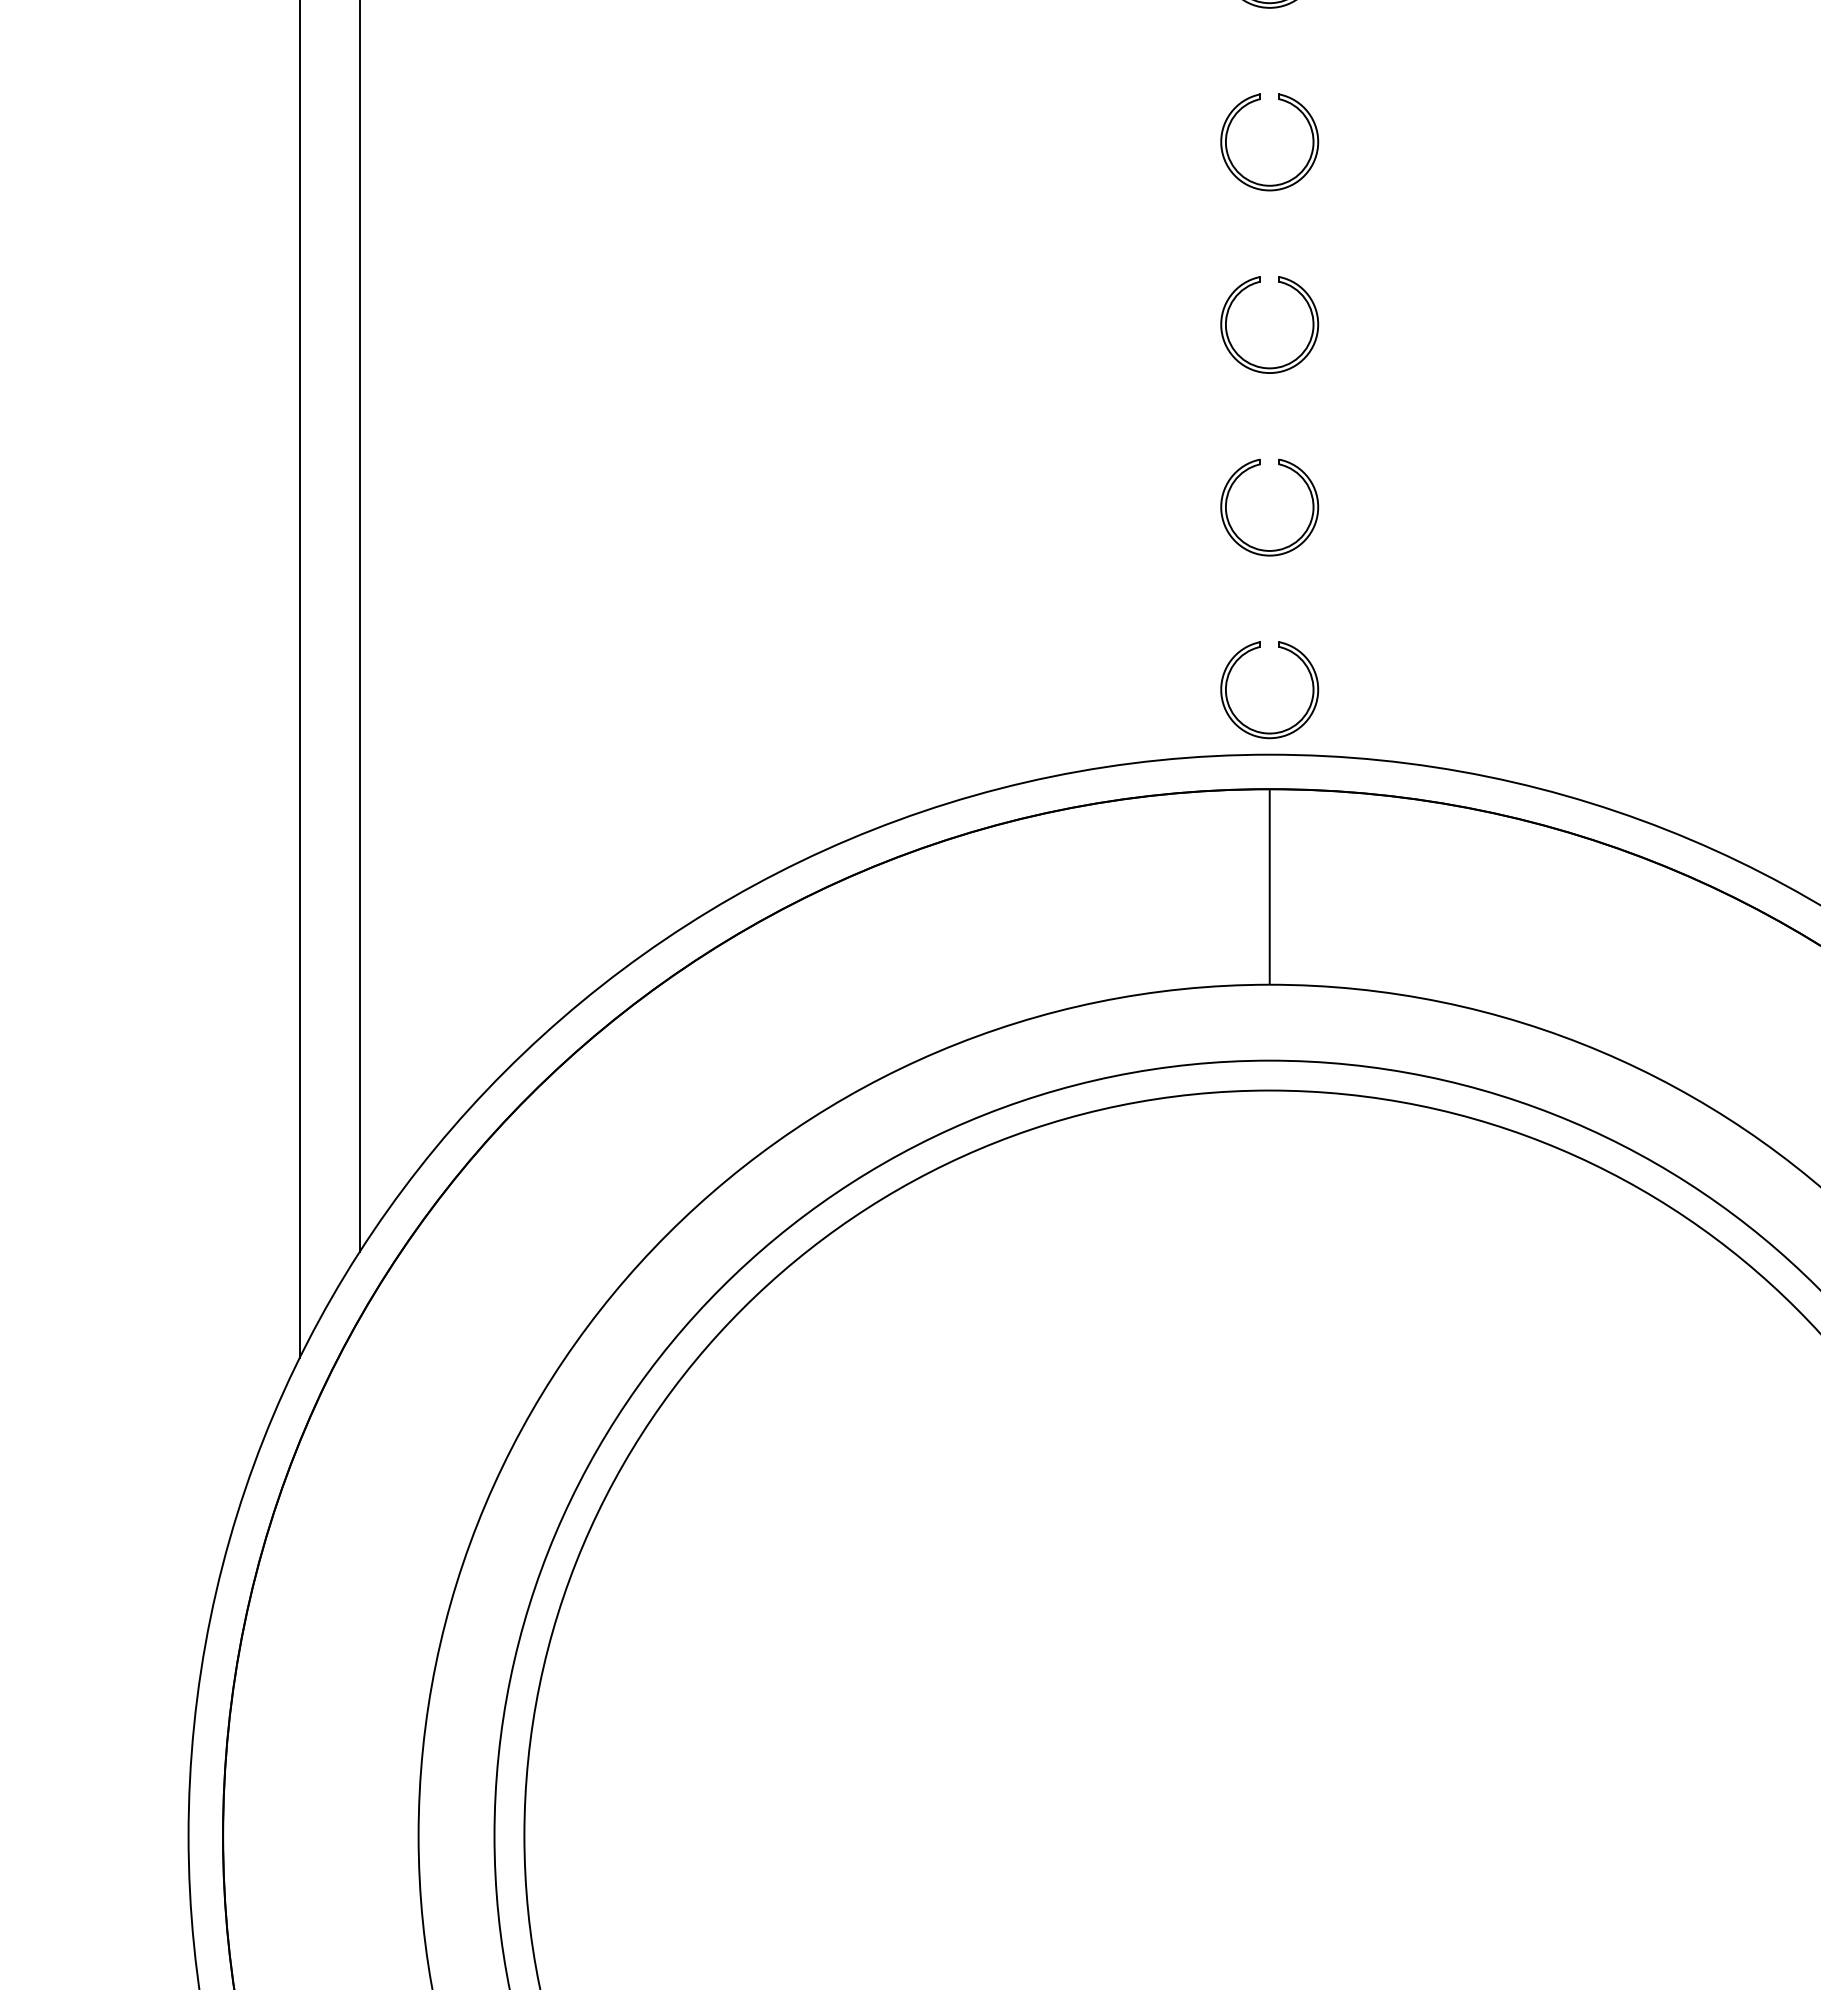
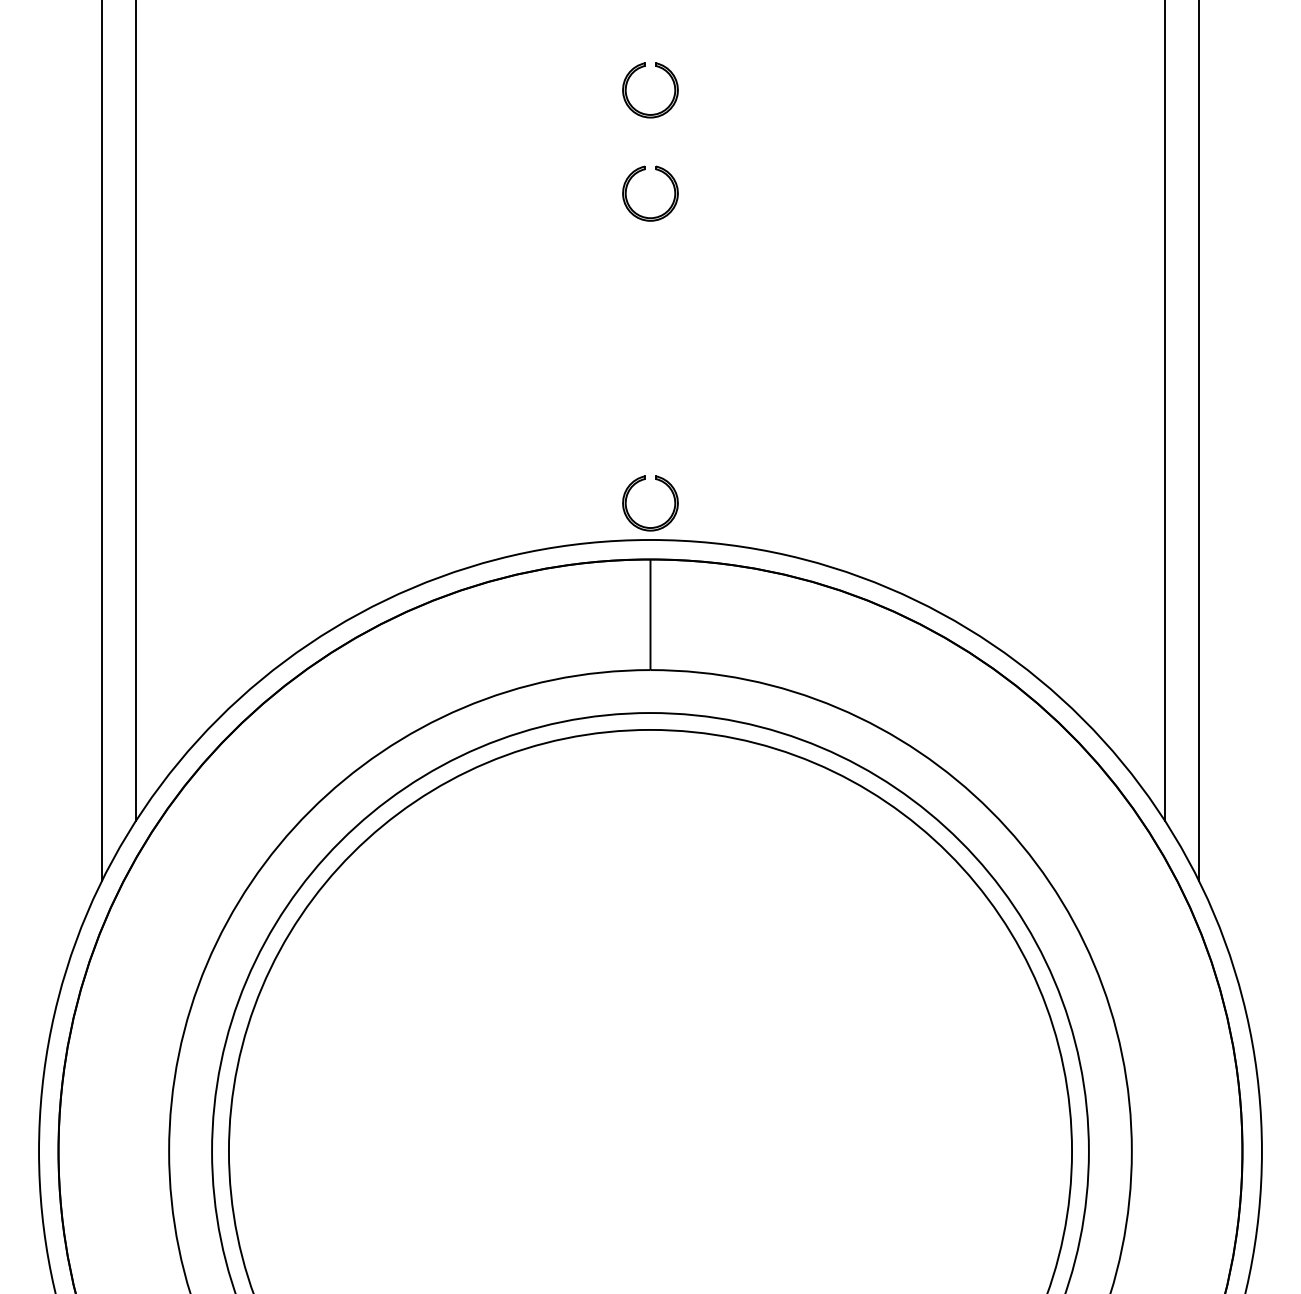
part: (1252, 287) -> (640, 275), removed
part: (1269, 548) -> (650, 423), removed

